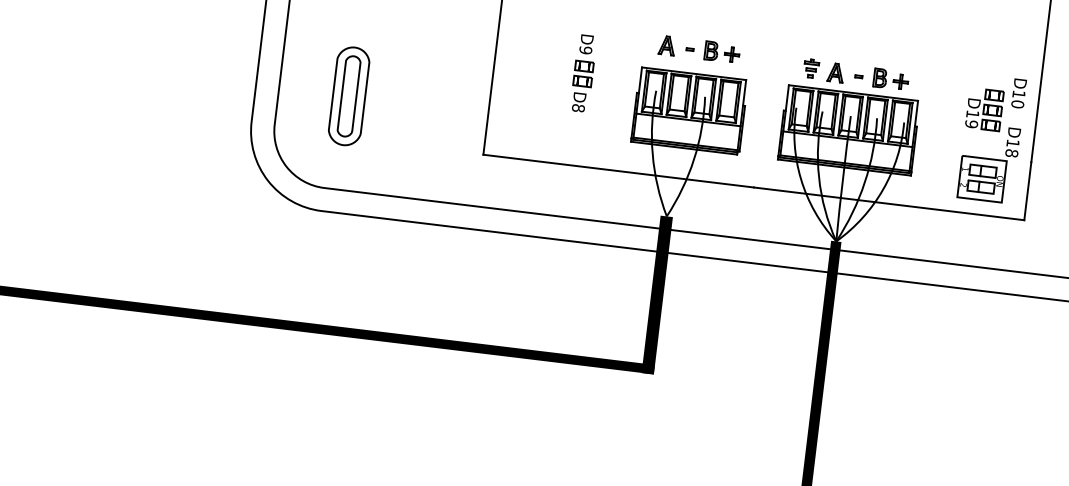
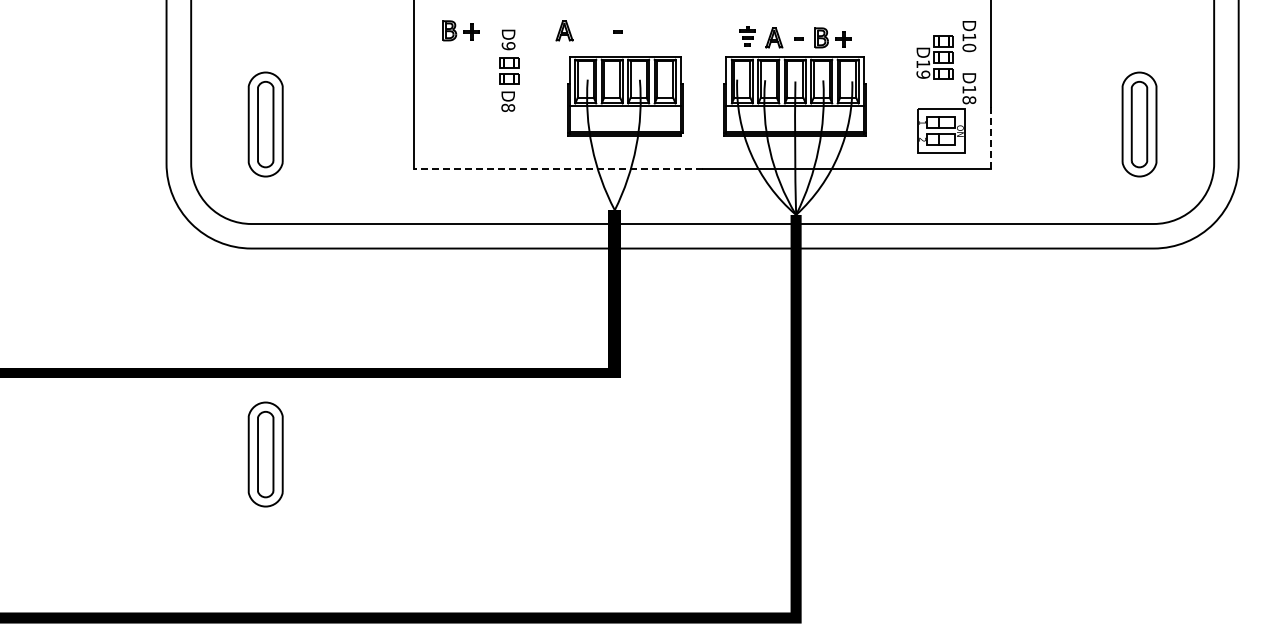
part: (667, 45) -> (564, 30), moved
part: (721, 51) -> (460, 30), moved
line: (617, 170) -> (557, 168), solid -> dashed
line: (1027, 190) -> (990, 137), solid -> dashed
part: (311, 405) -> (265, 454), added

